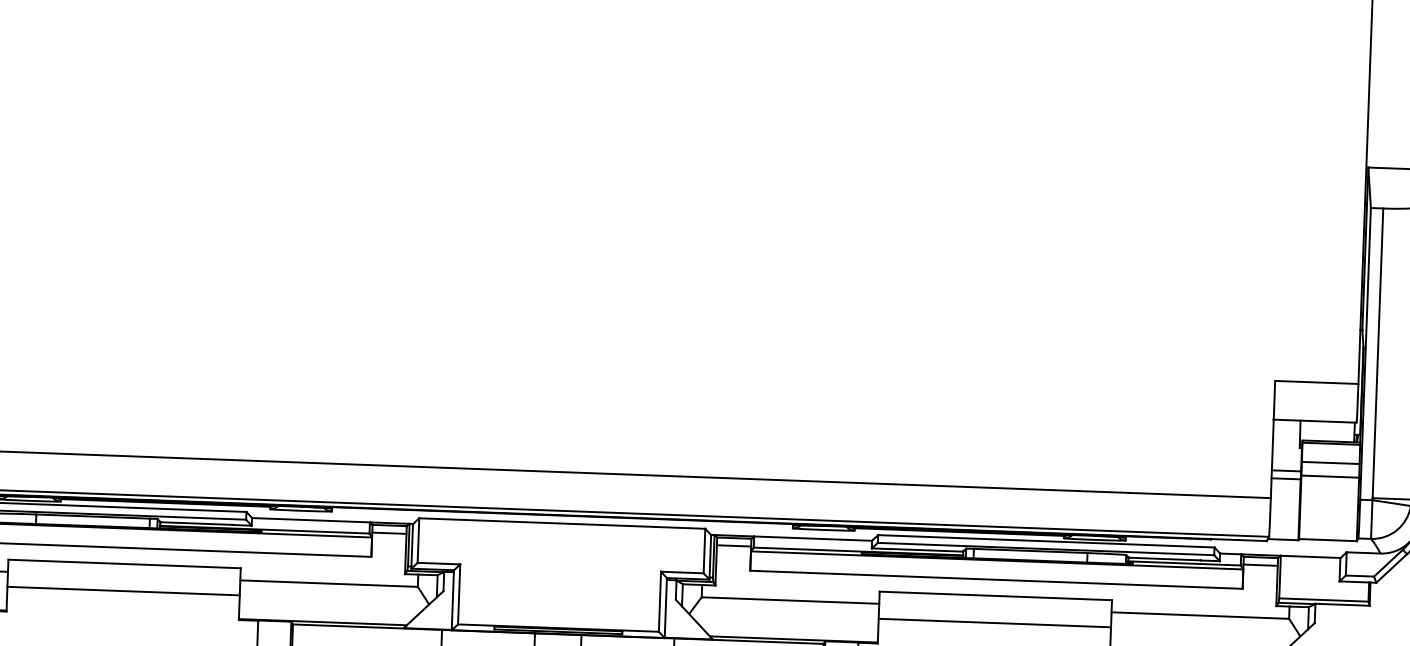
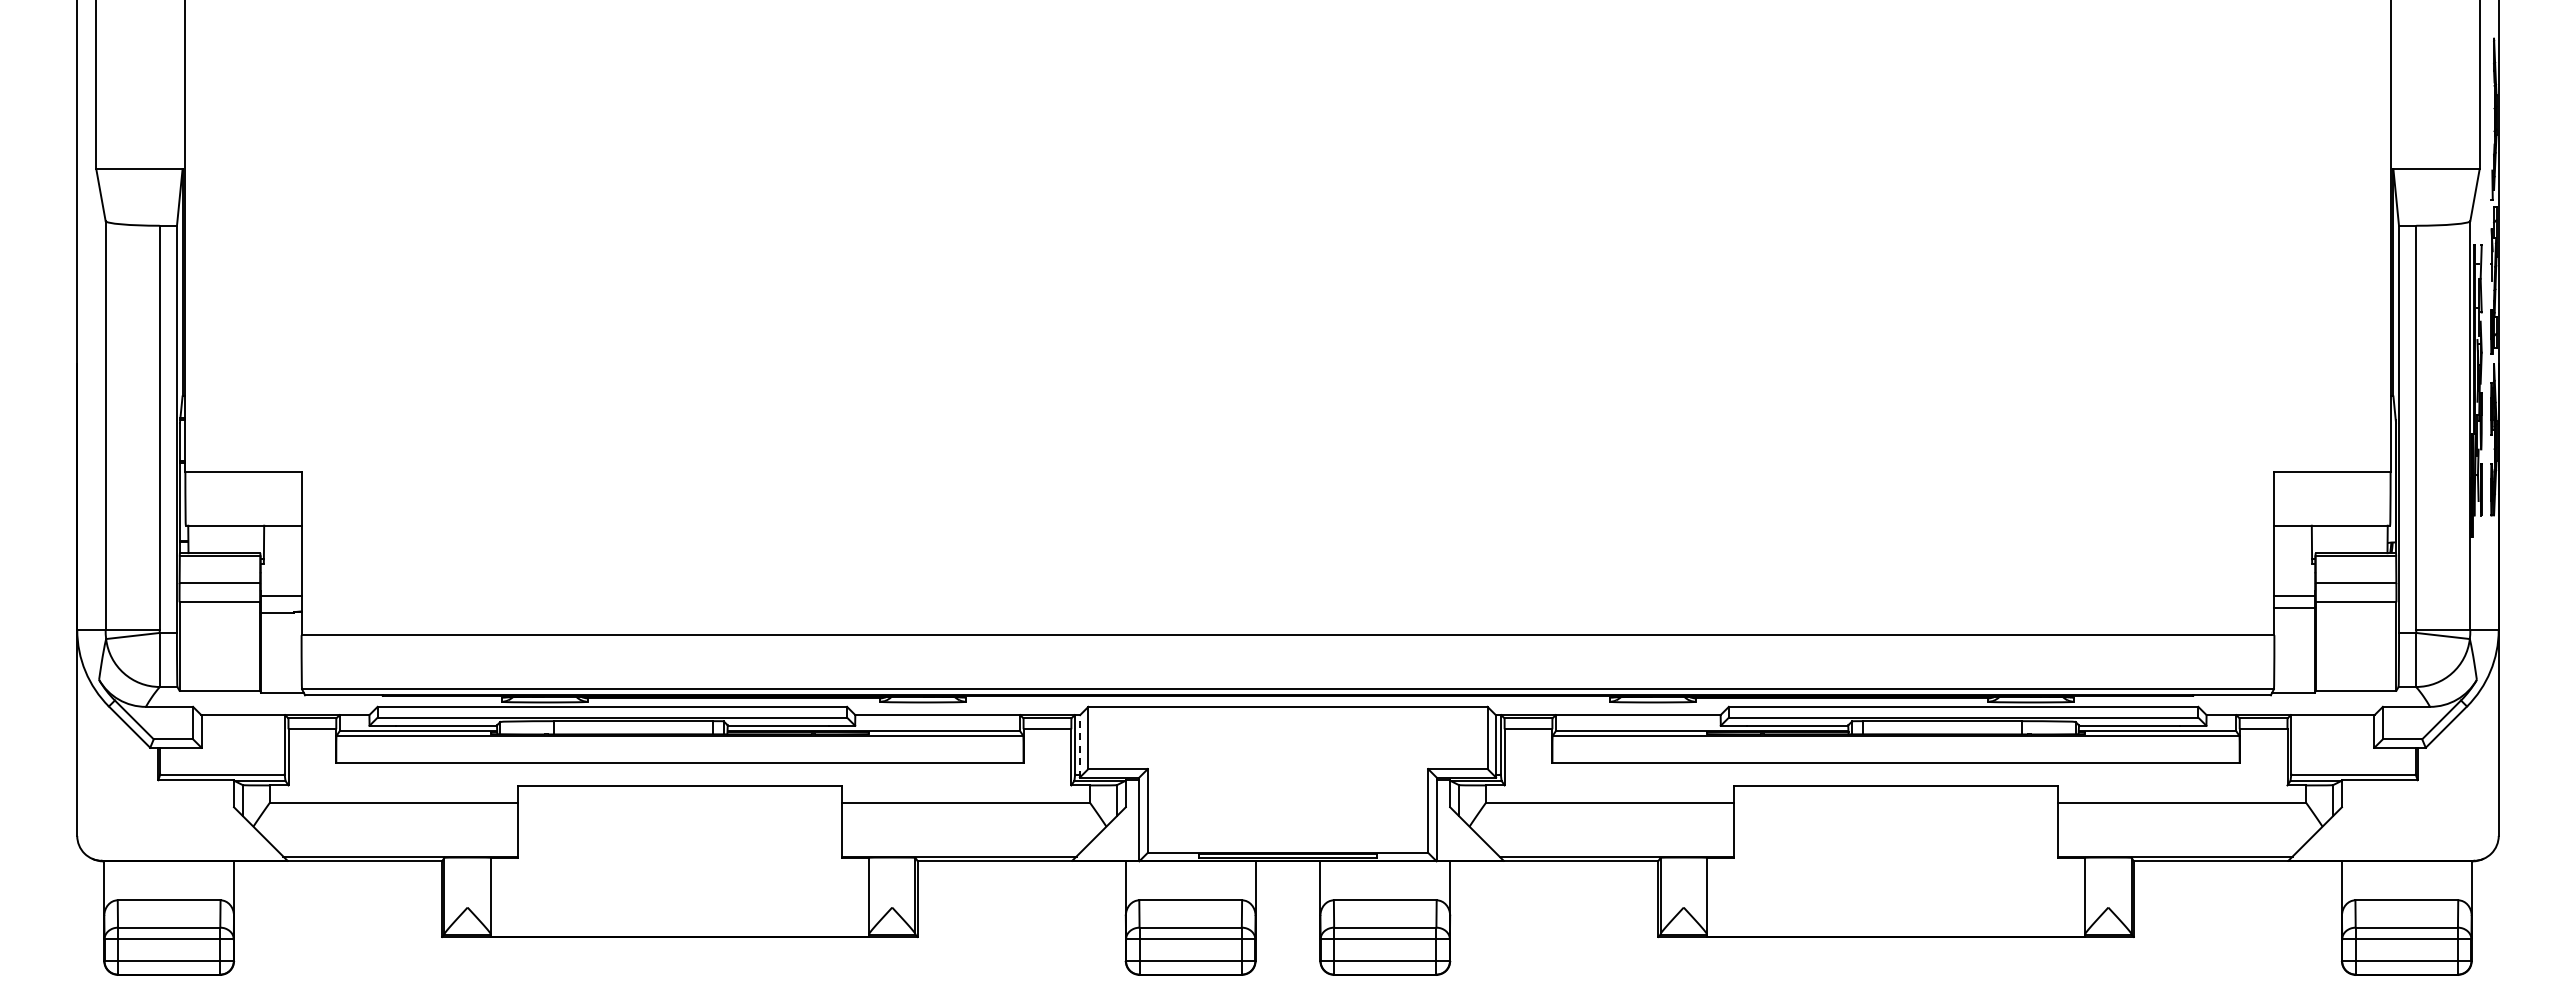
line: (411, 545) -> (1079, 745), solid -> dashed
line: (123, 591) -> (679, 823), removed
line: (994, 623) -> (1895, 823), removed

